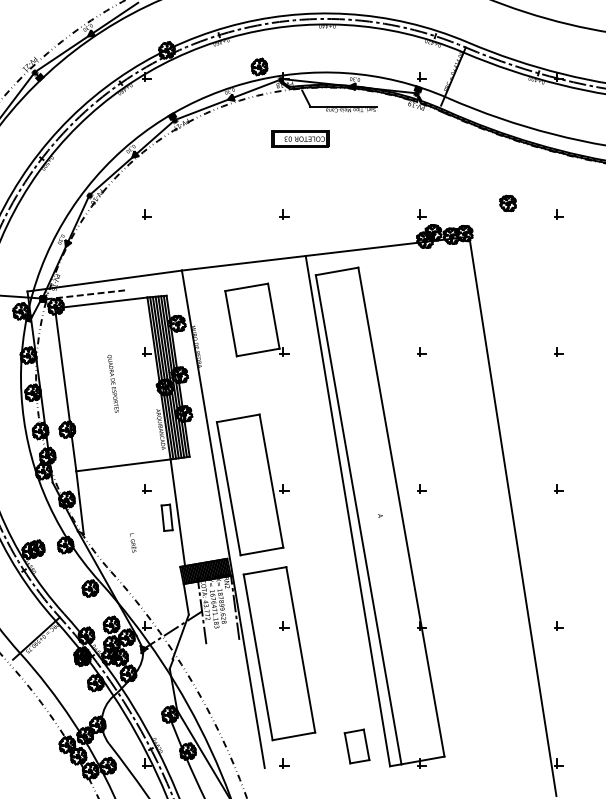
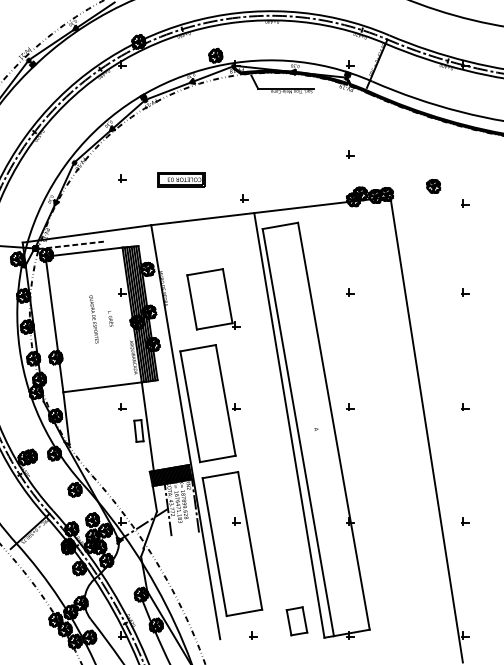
part: (301, 138) -> (181, 179), moved
part: (507, 203) -> (433, 186), moved
part: (284, 214) -> (244, 198), moved
part: (421, 214) -> (350, 154), moved
part: (559, 214) -> (465, 203), moved
part: (256, 320) -> (213, 299), moved
text: (132, 542) -> (110, 318), moved
part: (284, 763) -> (253, 635), moved

